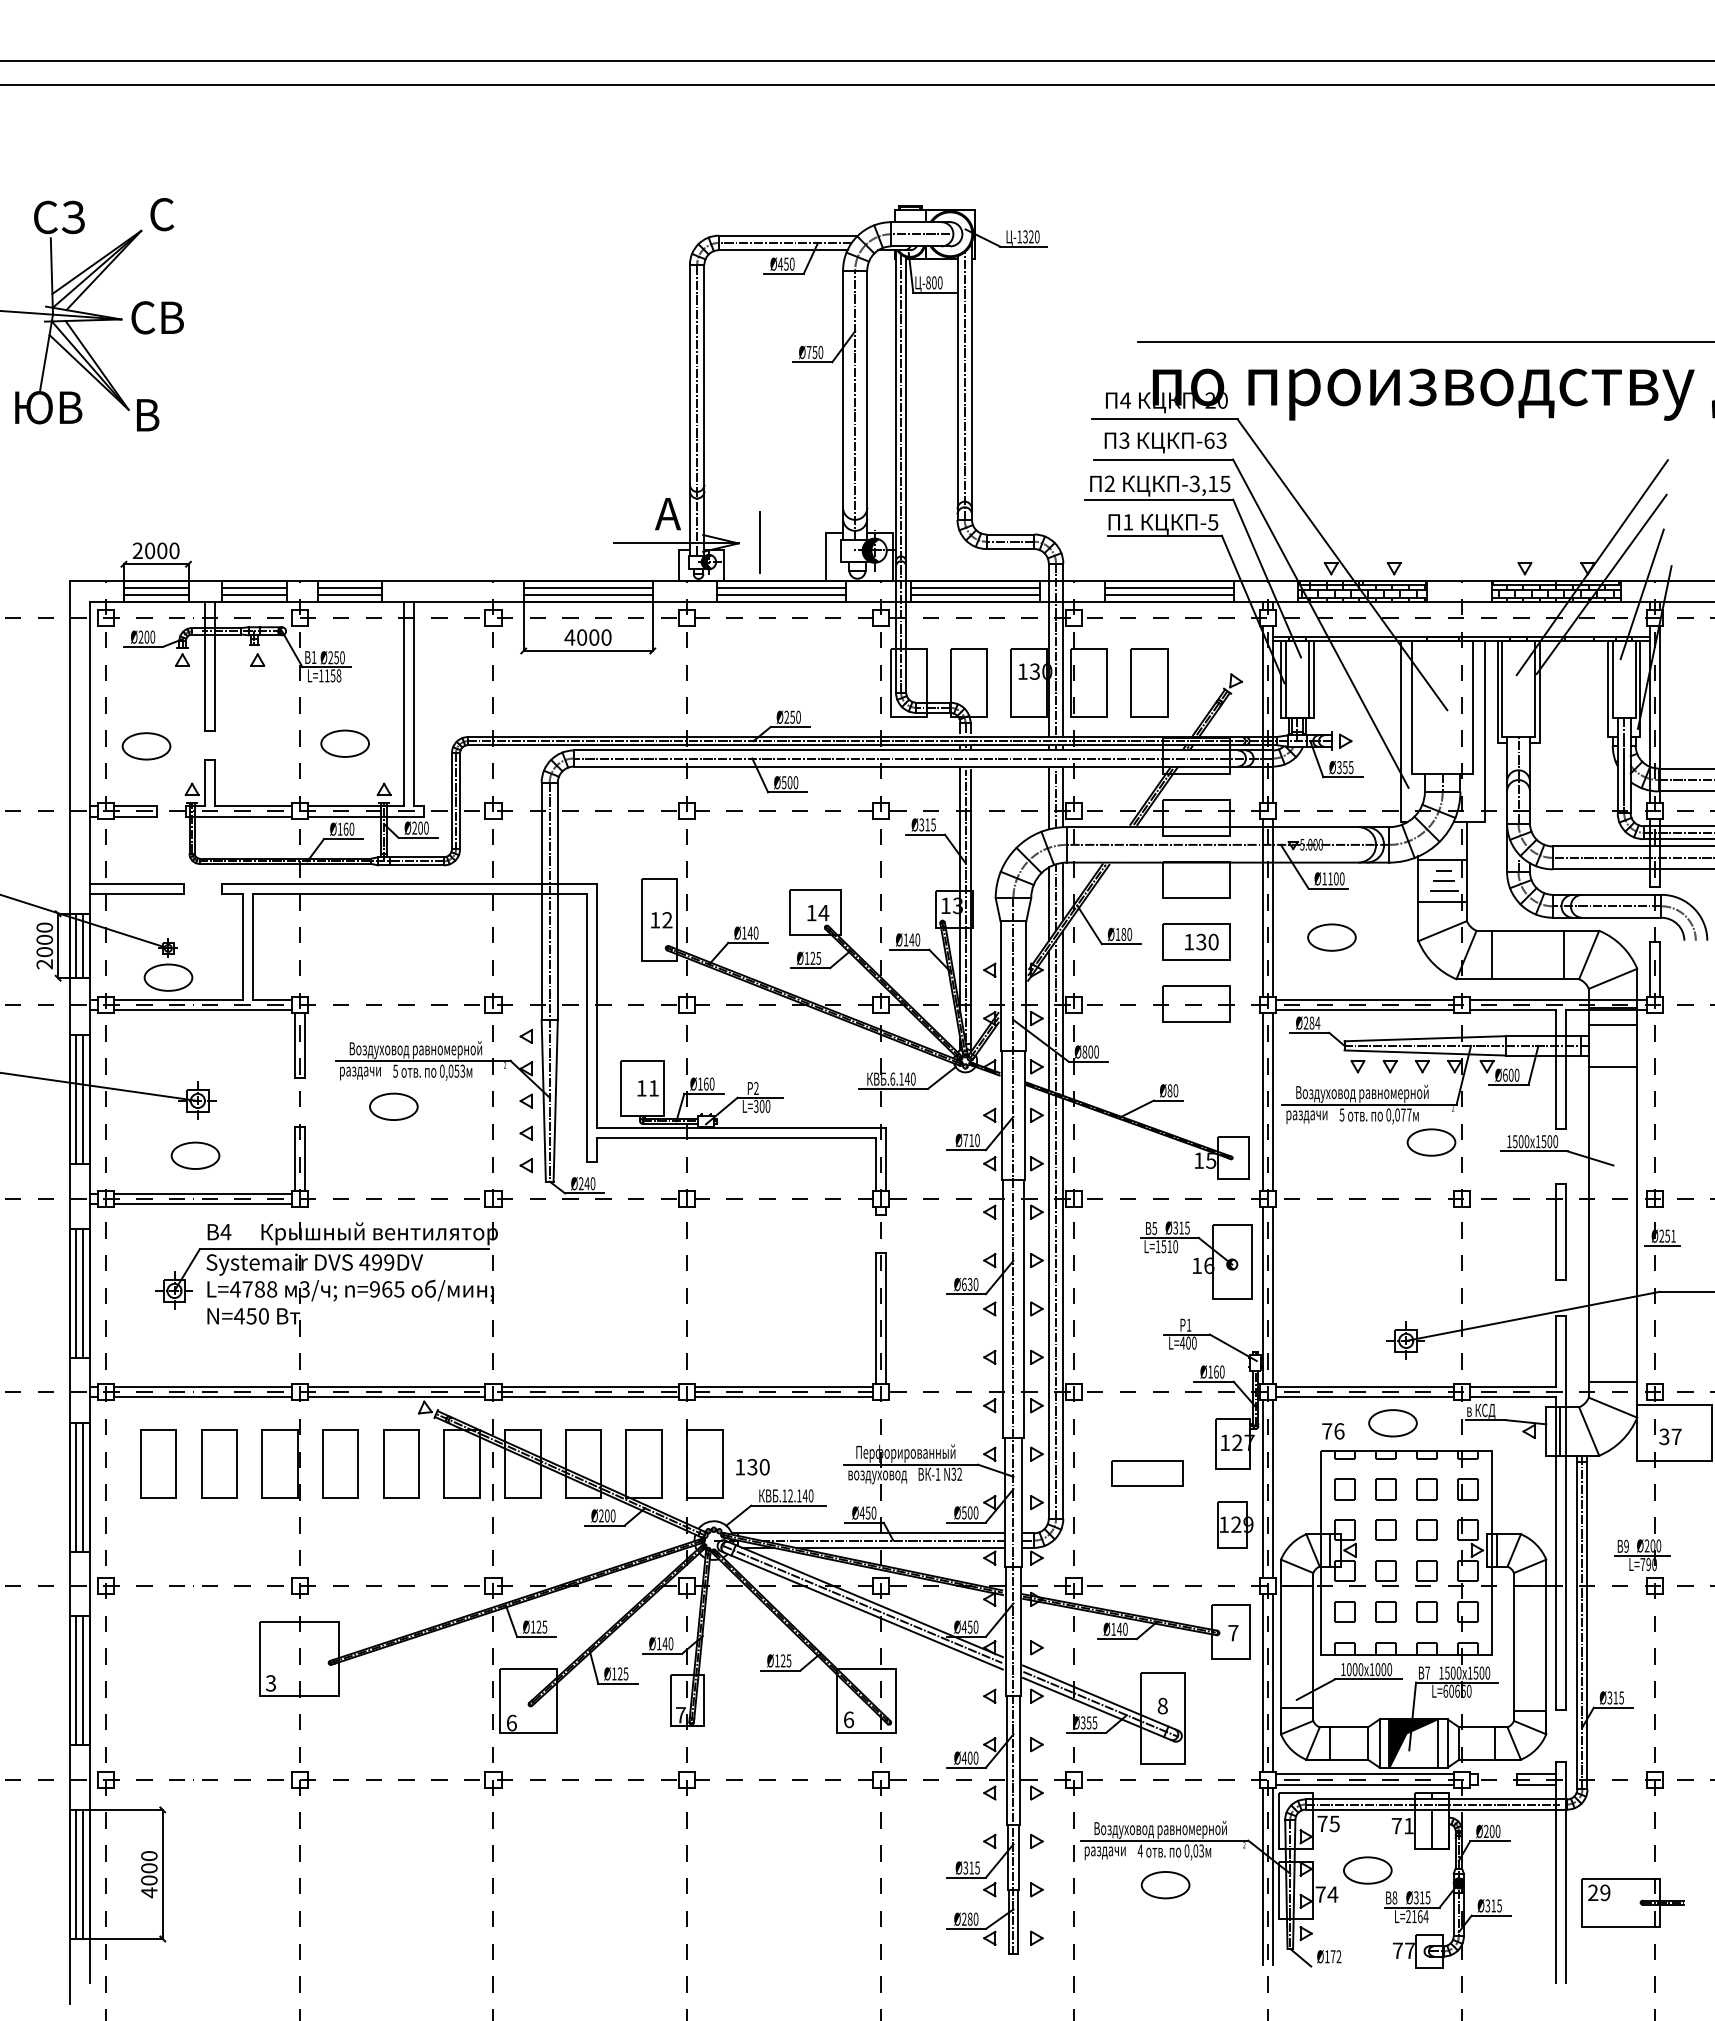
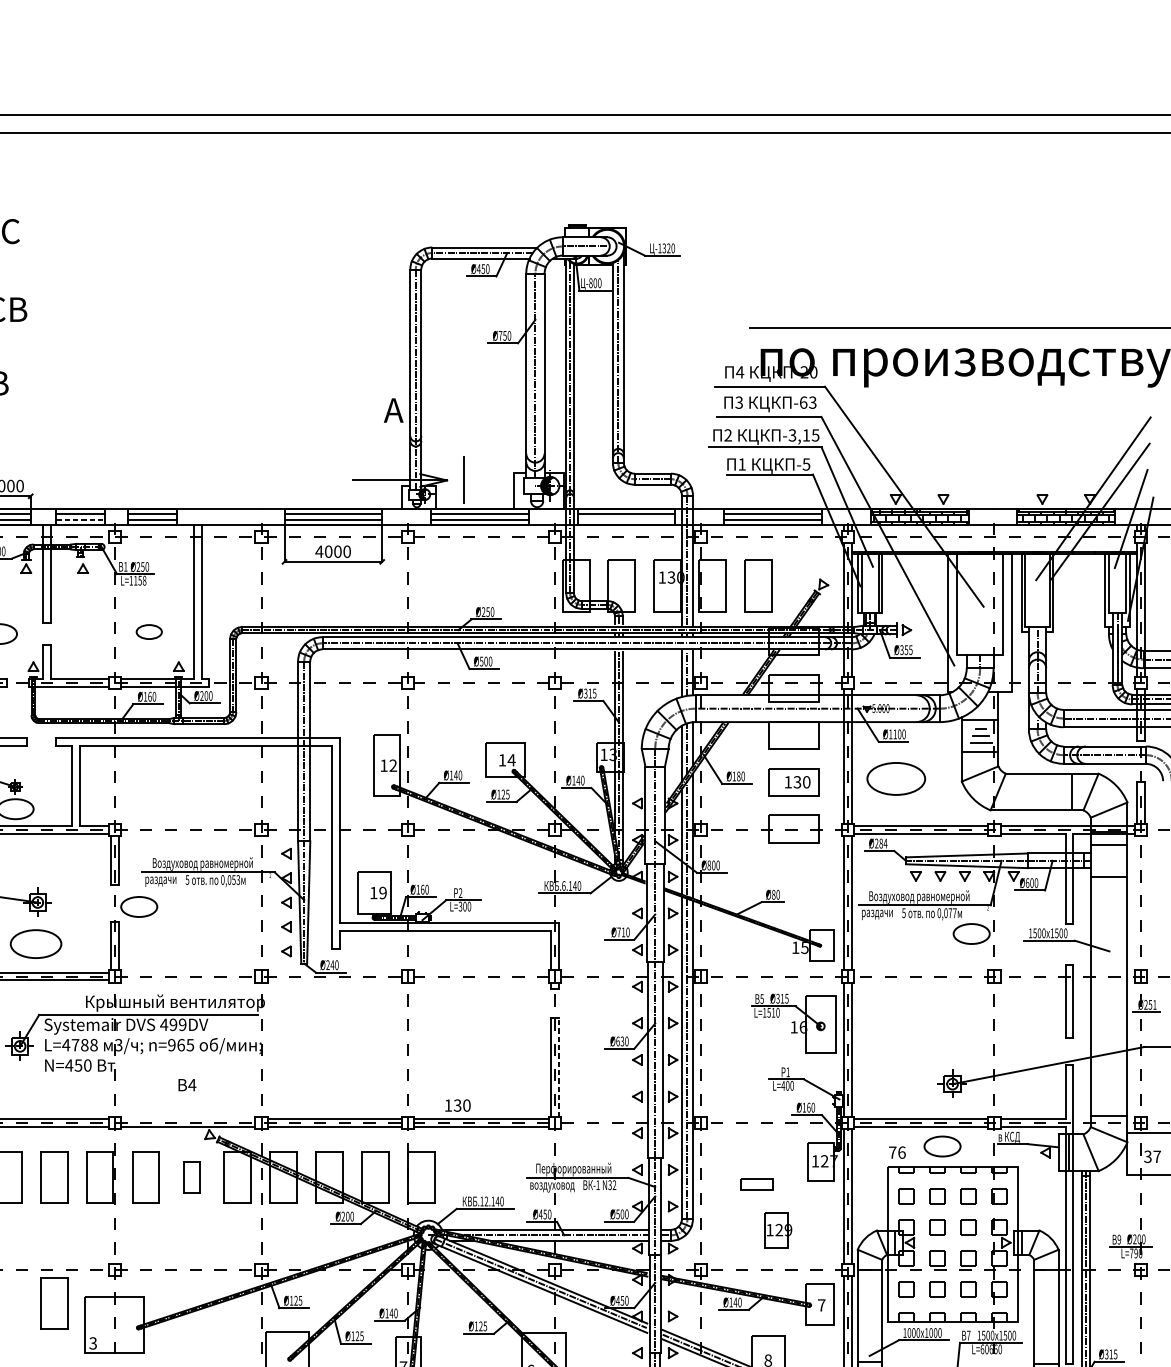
text: (667, 514) -> (393, 410), moved
line: (255, 595) -> (81, 519), solid -> dashed
line: (975, 595) -> (626, 519), removed
part: (344, 743) -> (148, 631), size x0.7
part: (1331, 937) -> (895, 778), size x1.6
line: (1491, 954) -> (1017, 791), removed
text: (653, 1088) -> (382, 893), 11 -> 19
part: (393, 1106) -> (138, 906), moved
part: (195, 1155) -> (36, 943), size x1.4
text: (219, 1232) -> (187, 1085), moved
line: (885, 1318) -> (558, 1067), solid -> dashed
line: (396, 1387) -> (188, 1119), removed
part: (401, 1463) -> (191, 1176), size x0.6
text: (752, 1467) -> (457, 1105), moved
part: (1147, 1473) -> (756, 1184), size x0.6
part: (1235, 1524) -> (778, 1229), moved
part: (219, 1630) -> (54, 1303), added

